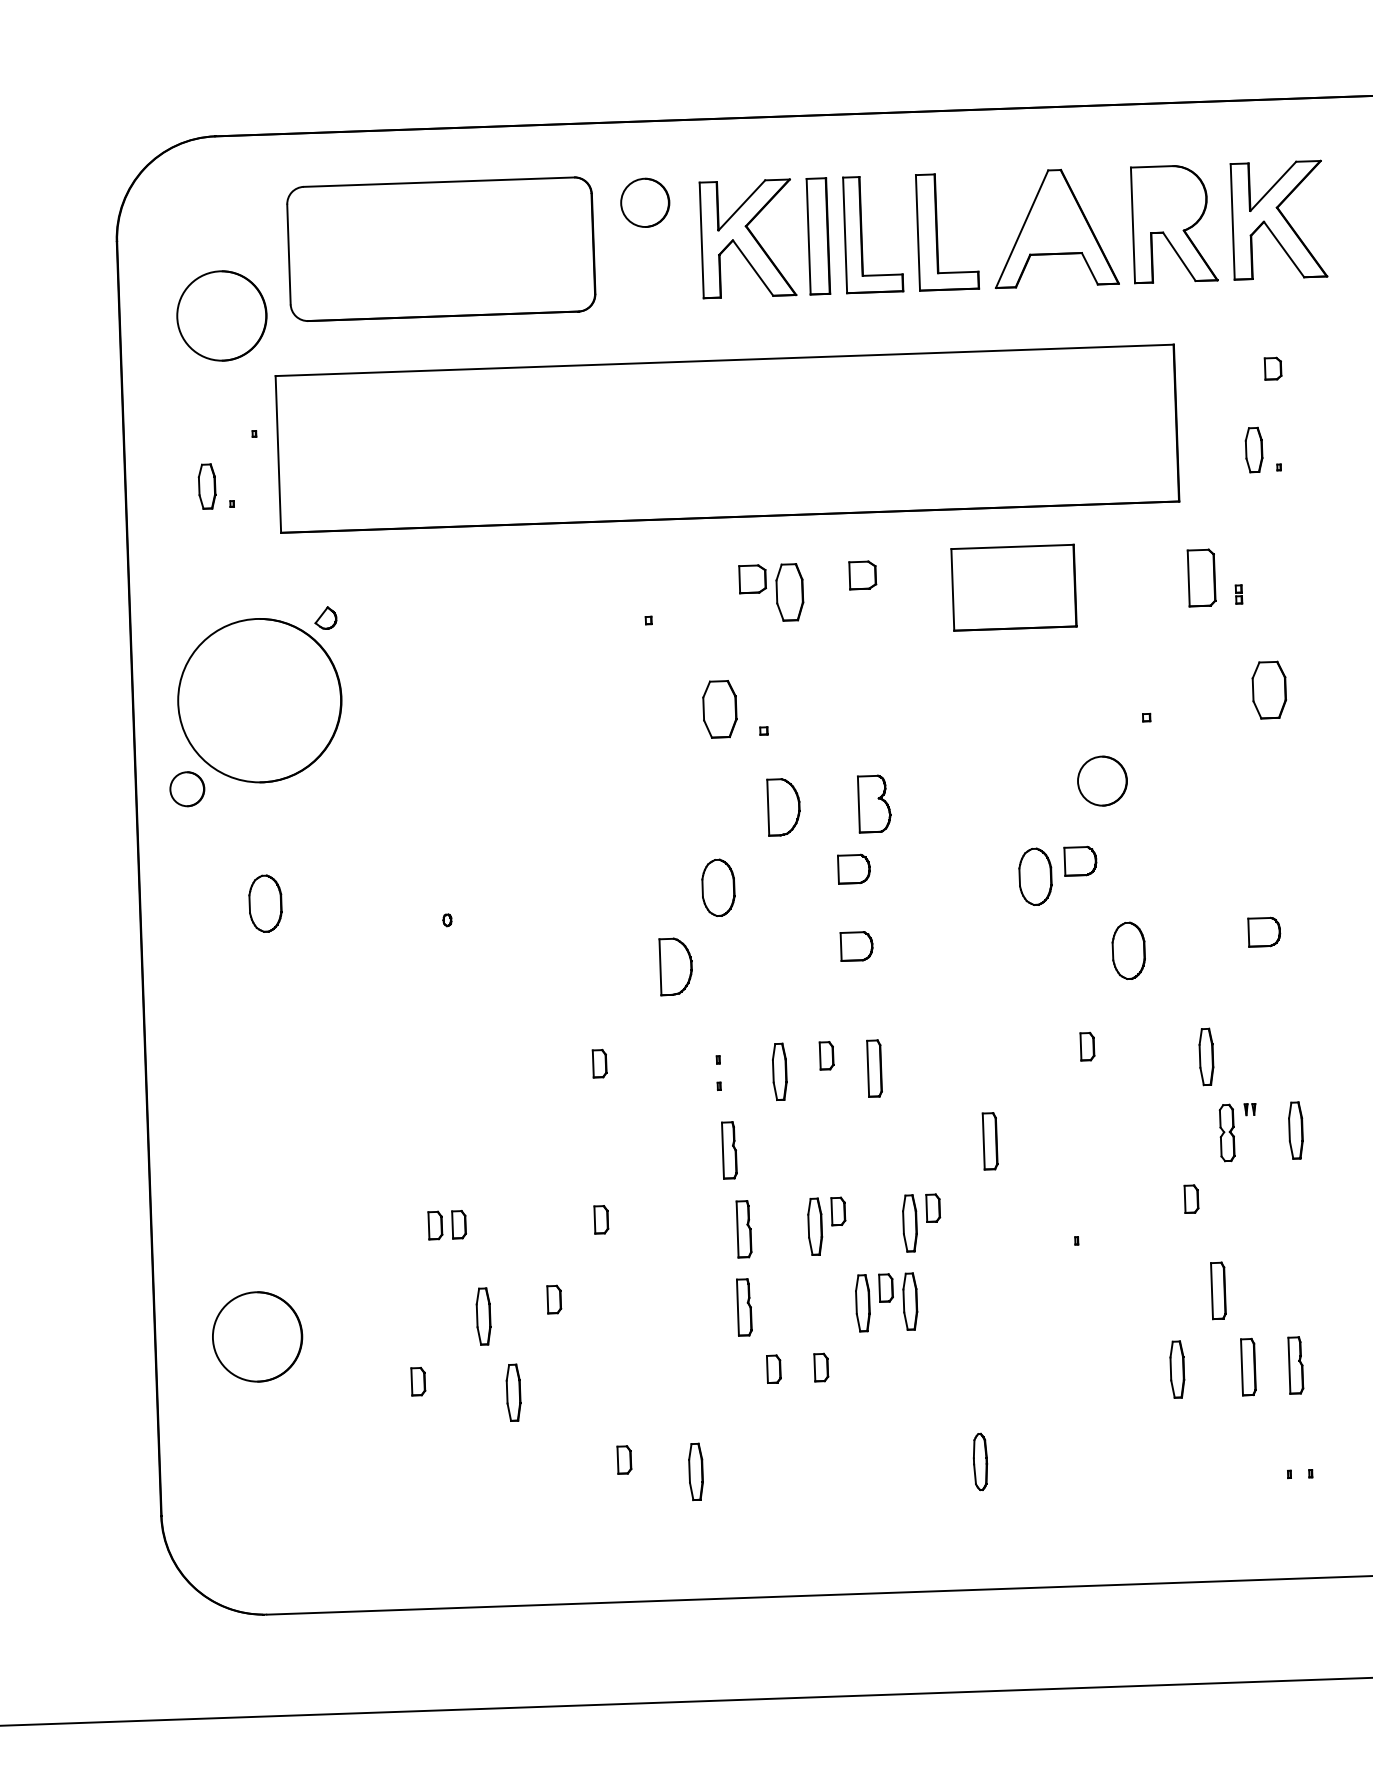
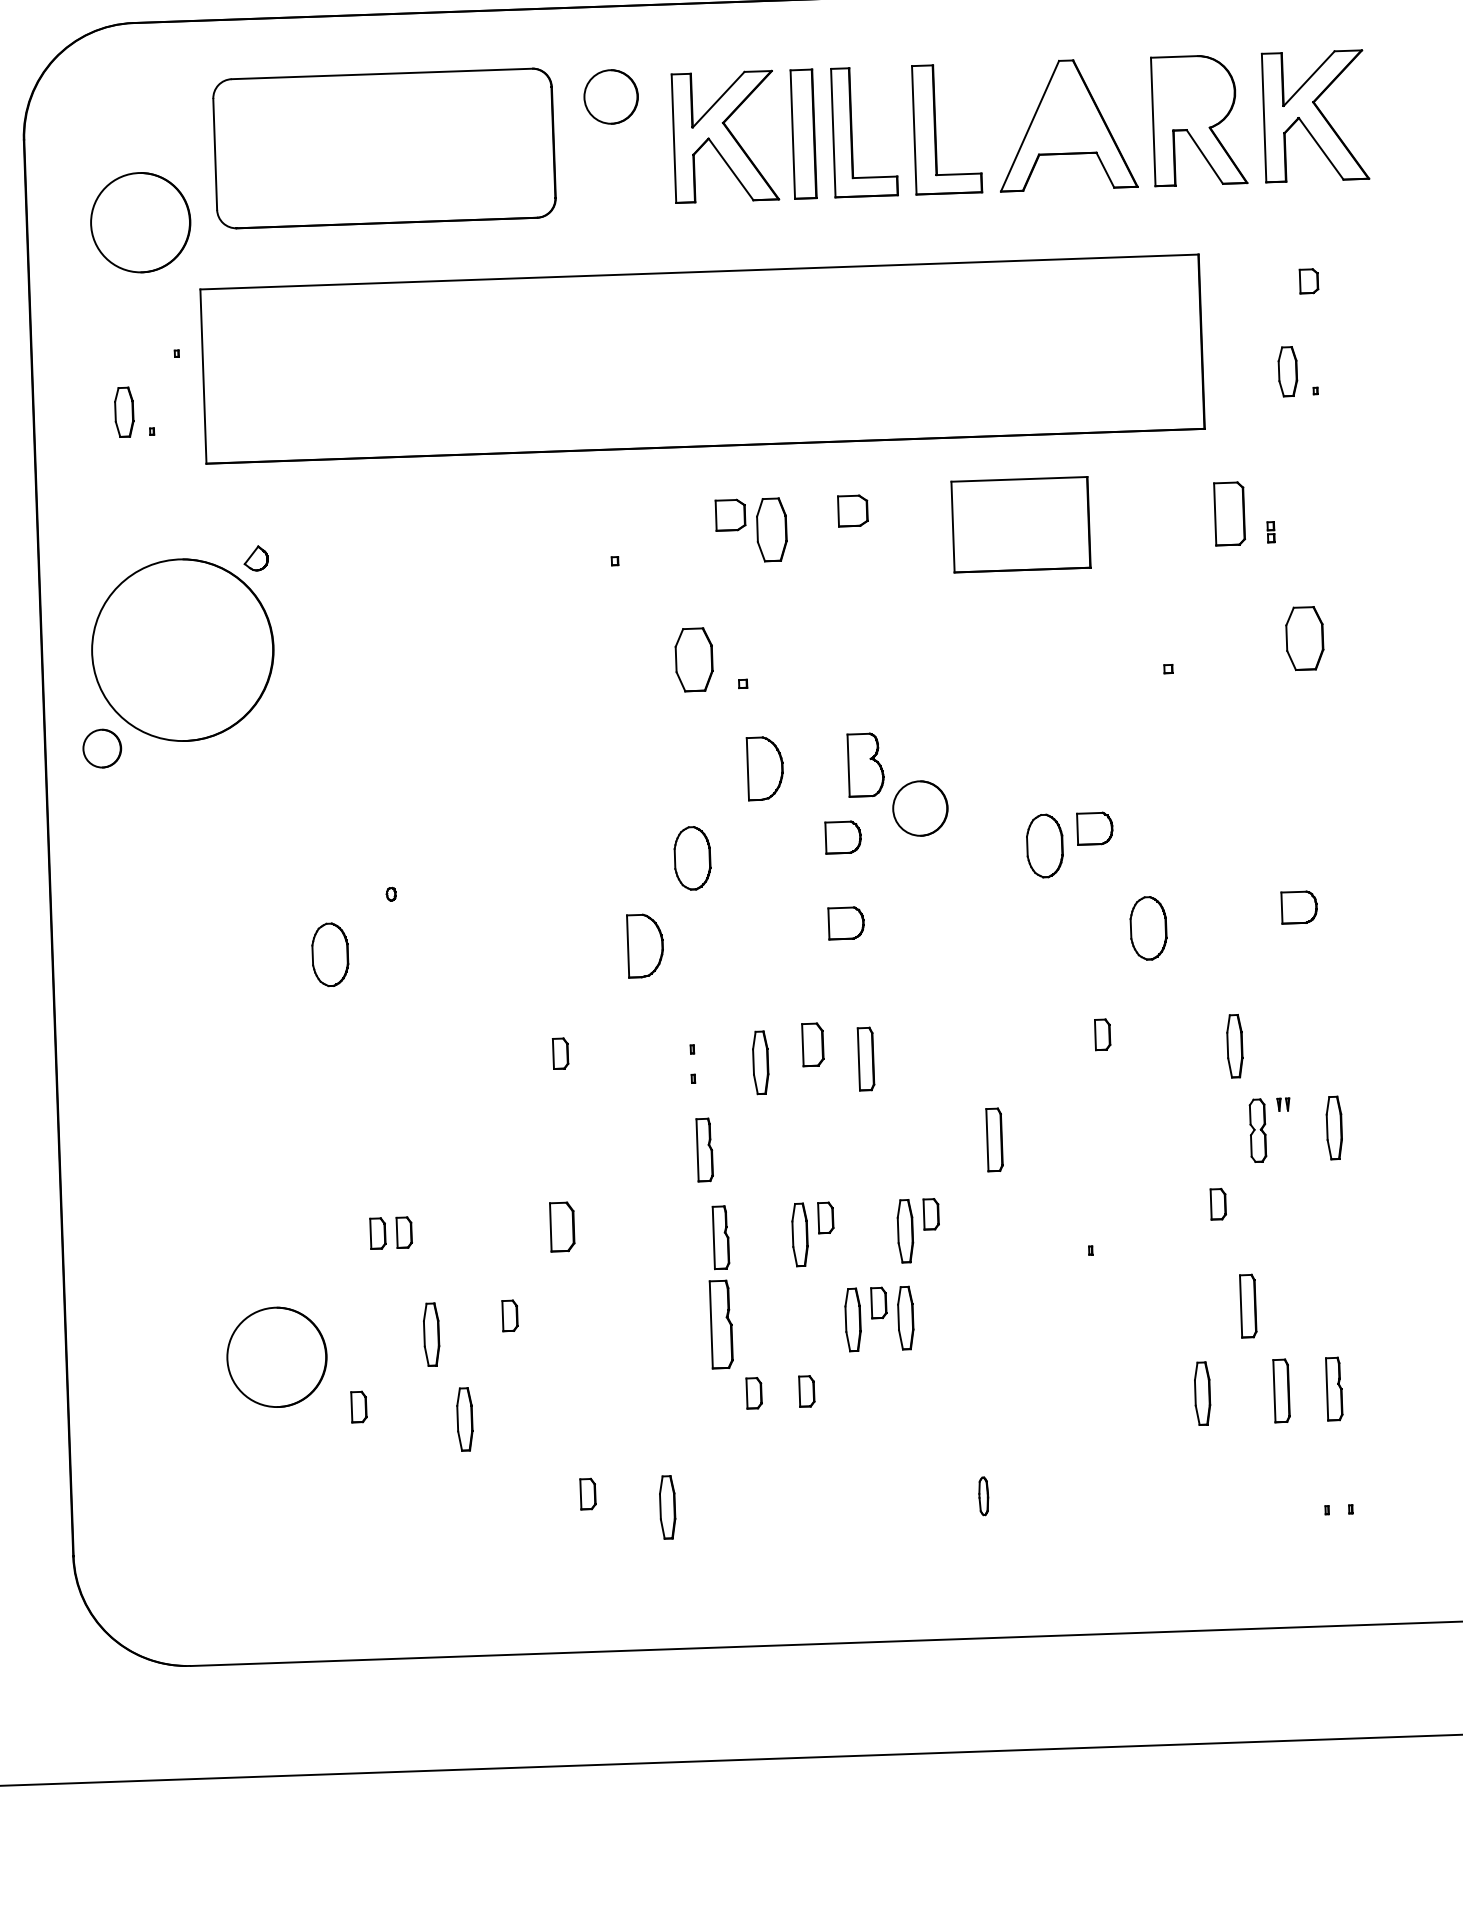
part: (1102, 780) -> (920, 807), moved
part: (265, 903) -> (330, 954), moved
part: (826, 1055) -> (812, 1044), size x1.4
part: (601, 1219) -> (562, 1226), size x1.6
part: (744, 1307) -> (721, 1324), size x1.4
part: (257, 1336) -> (276, 1356), moved
part: (980, 1461) -> (983, 1495), size x0.6

